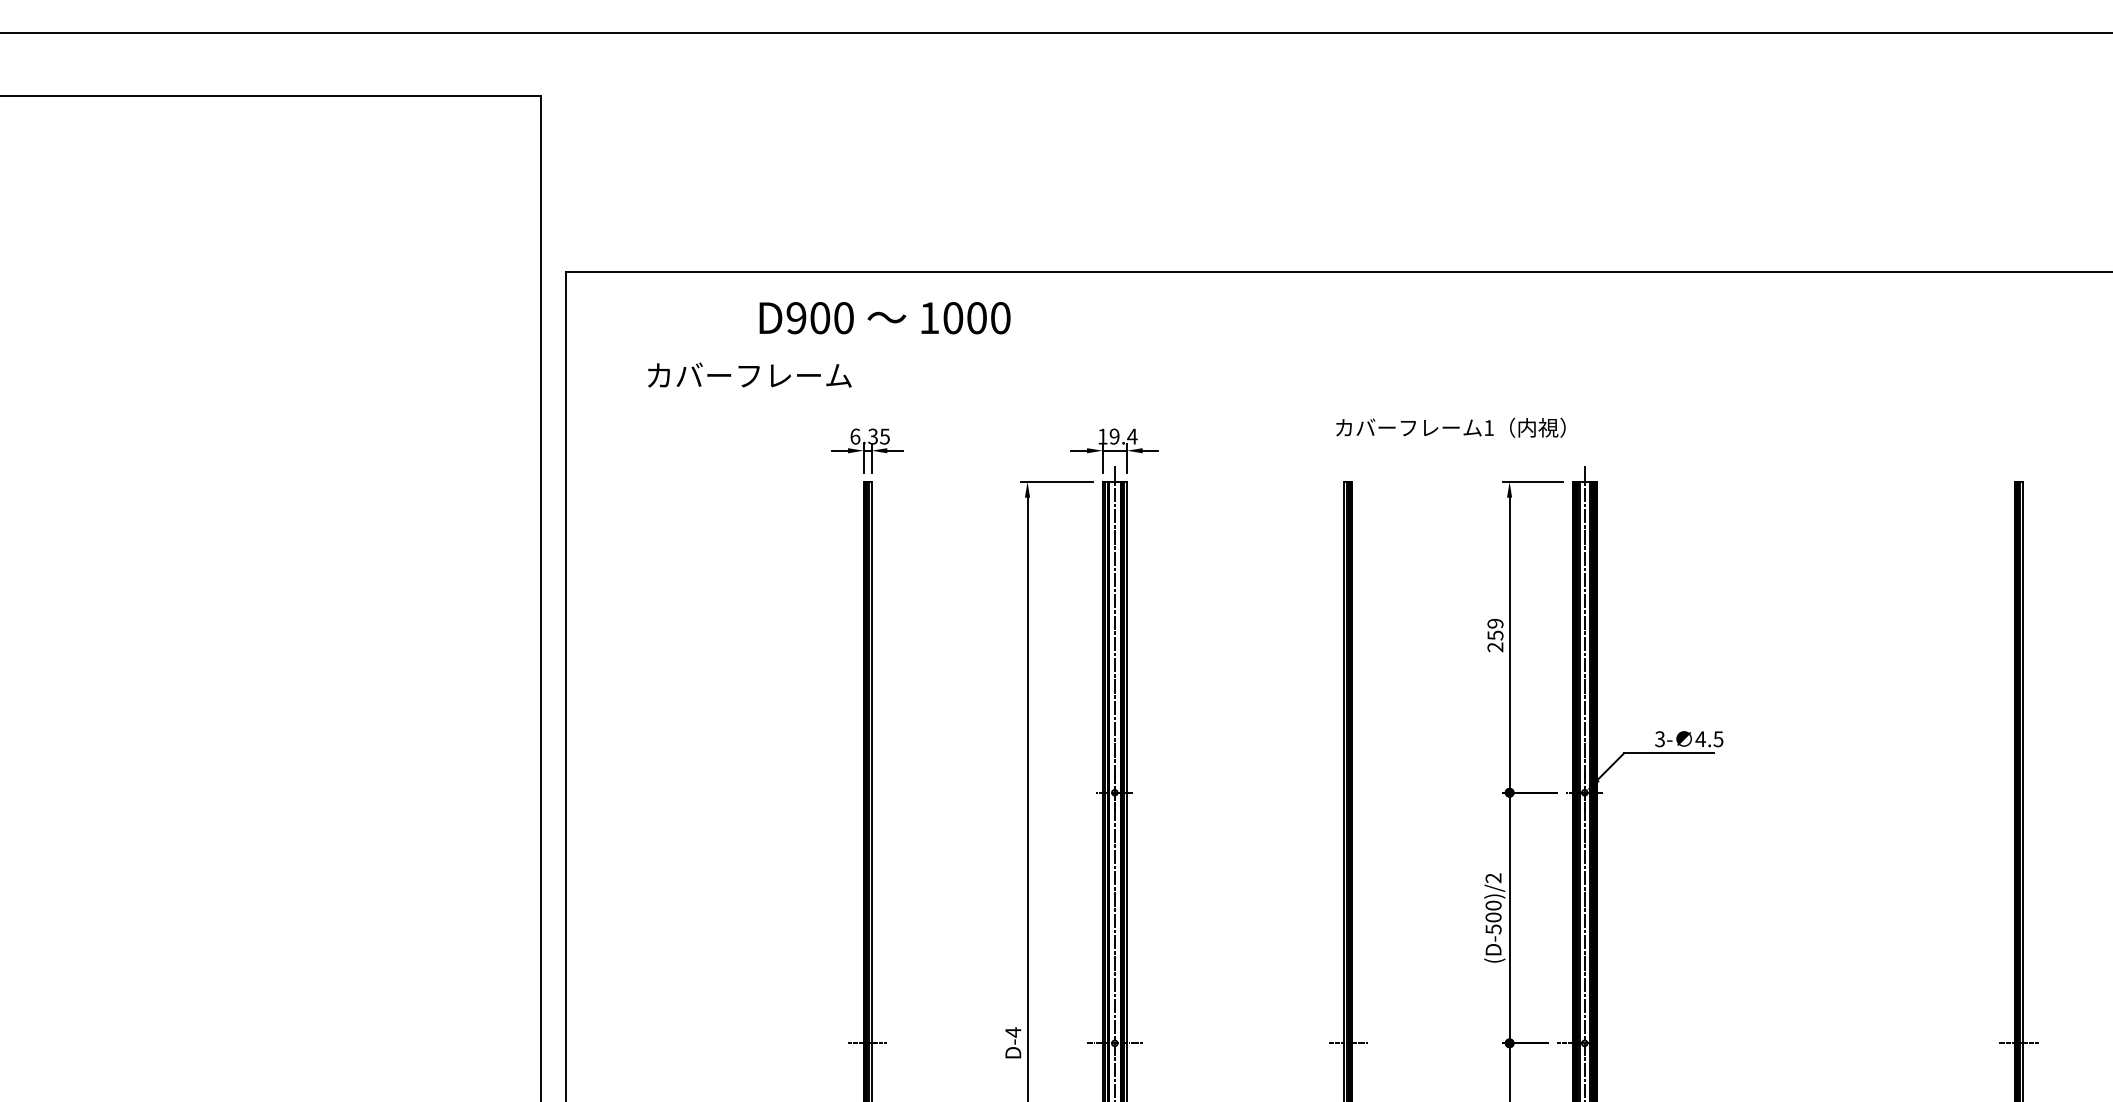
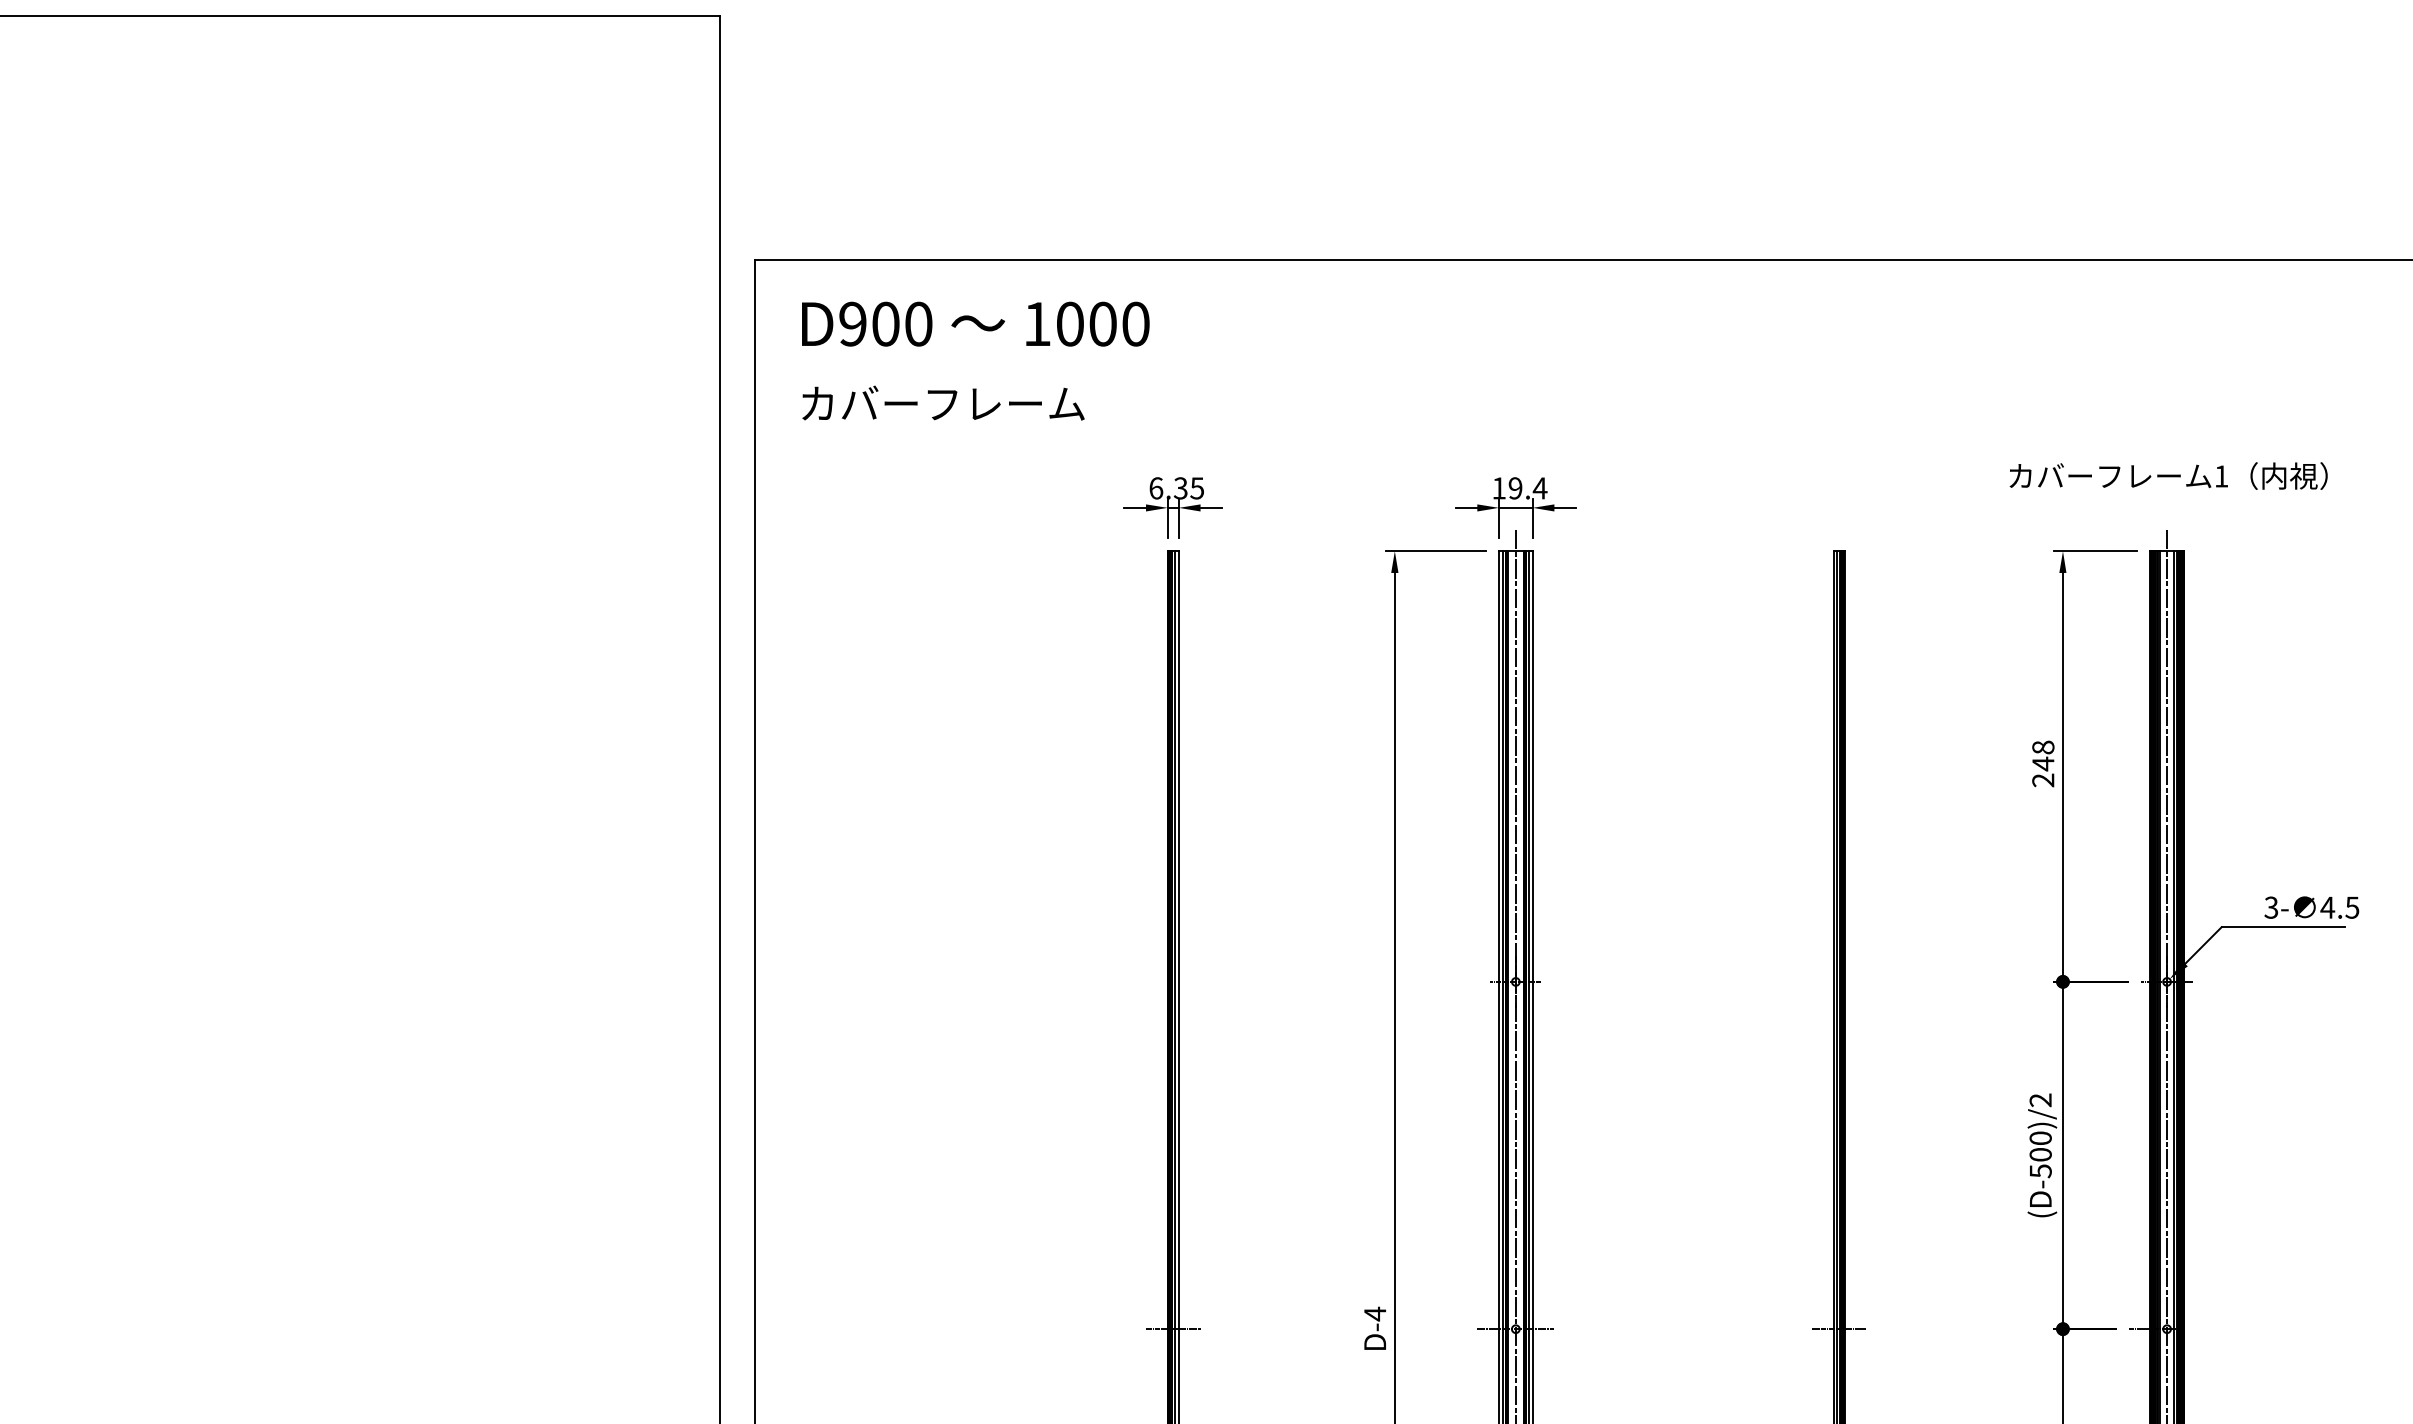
text: (884, 318) -> (974, 324), moved
text: (749, 374) -> (943, 402), moved
text: (1450, 427) -> (2168, 475), moved
text: (1495, 629) -> (2043, 755), 259 -> 248

